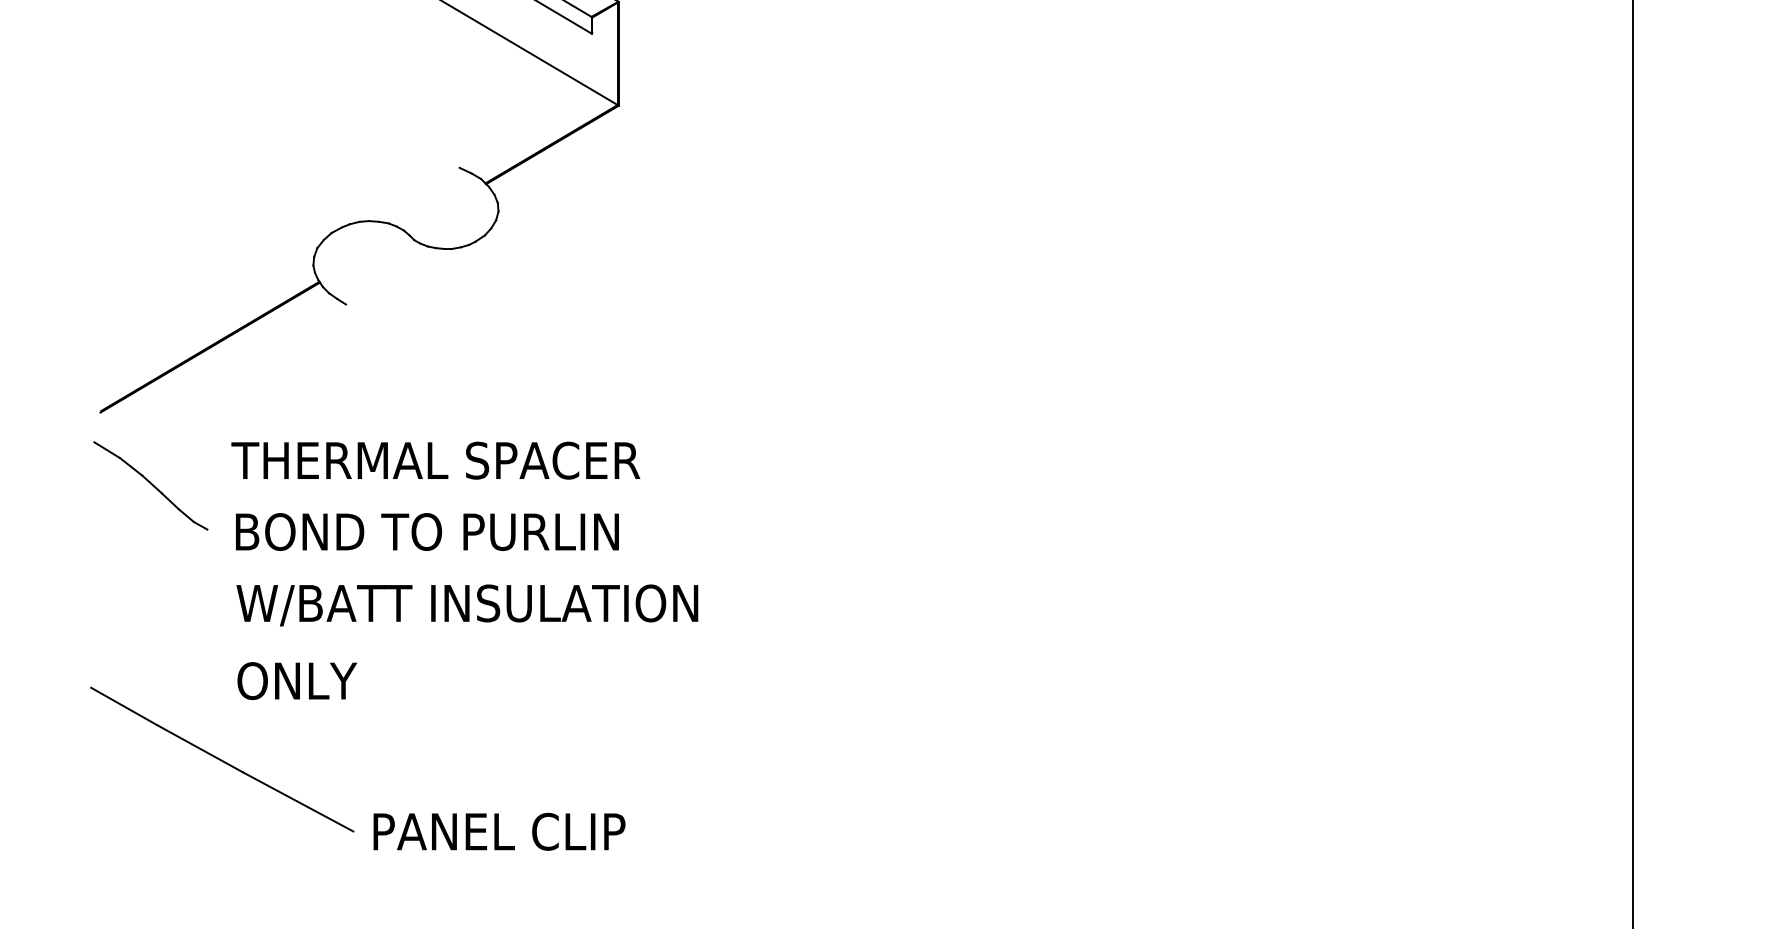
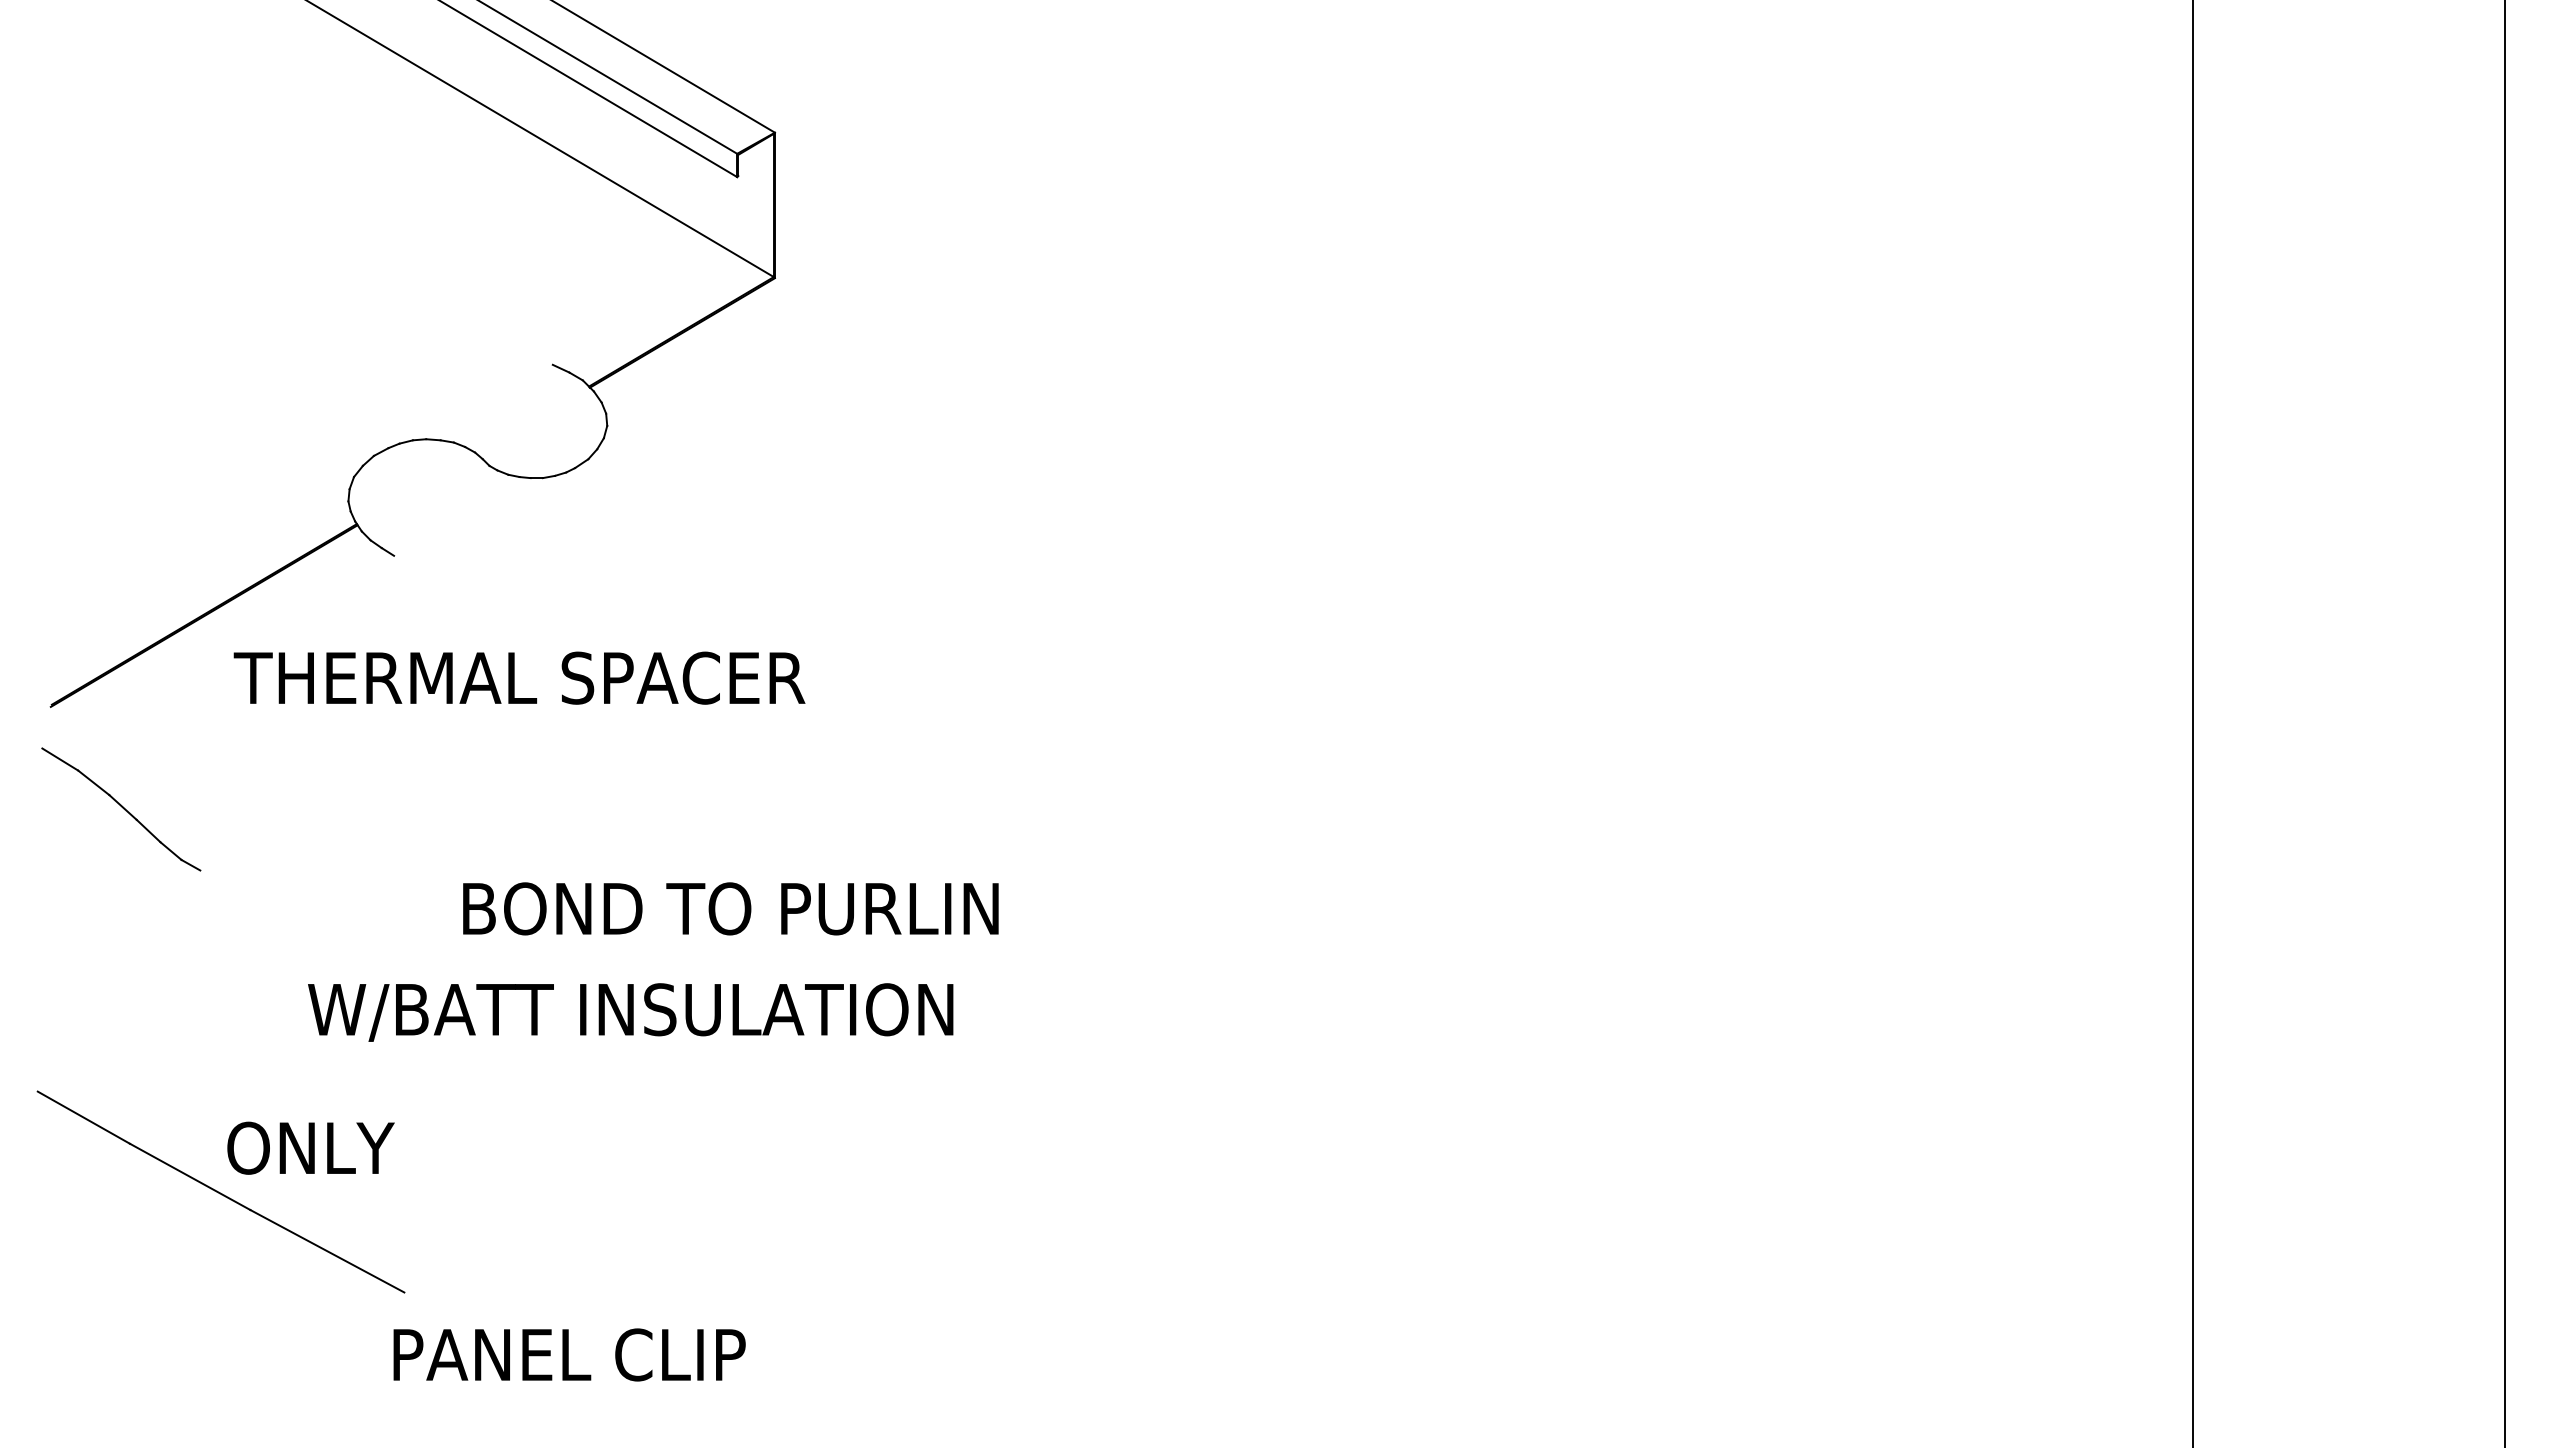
text: (435, 460) -> (519, 677), moved
text: (427, 531) -> (730, 908), moved
text: (467, 605) -> (630, 1012), moved
text: (296, 680) -> (310, 1147), moved
text: (499, 831) -> (569, 1354), moved

